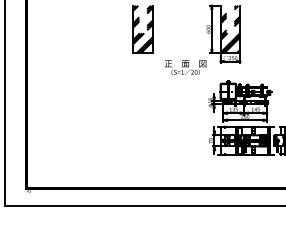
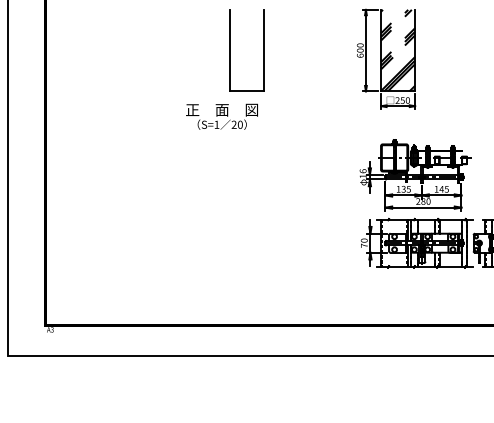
hatch: (143, 28) -> (247, 49), removed
text: (185, 67) -> (221, 116), moved

